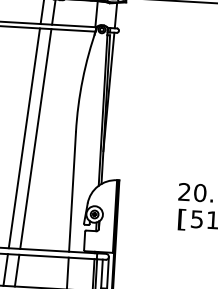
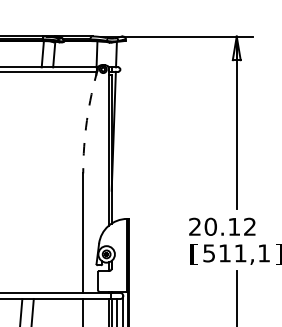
arc: (82, 79) -> (86, 120), solid -> dashed
line: (23, 138) -> (31, 182), removed
line: (35, 139) -> (43, 182), removed

